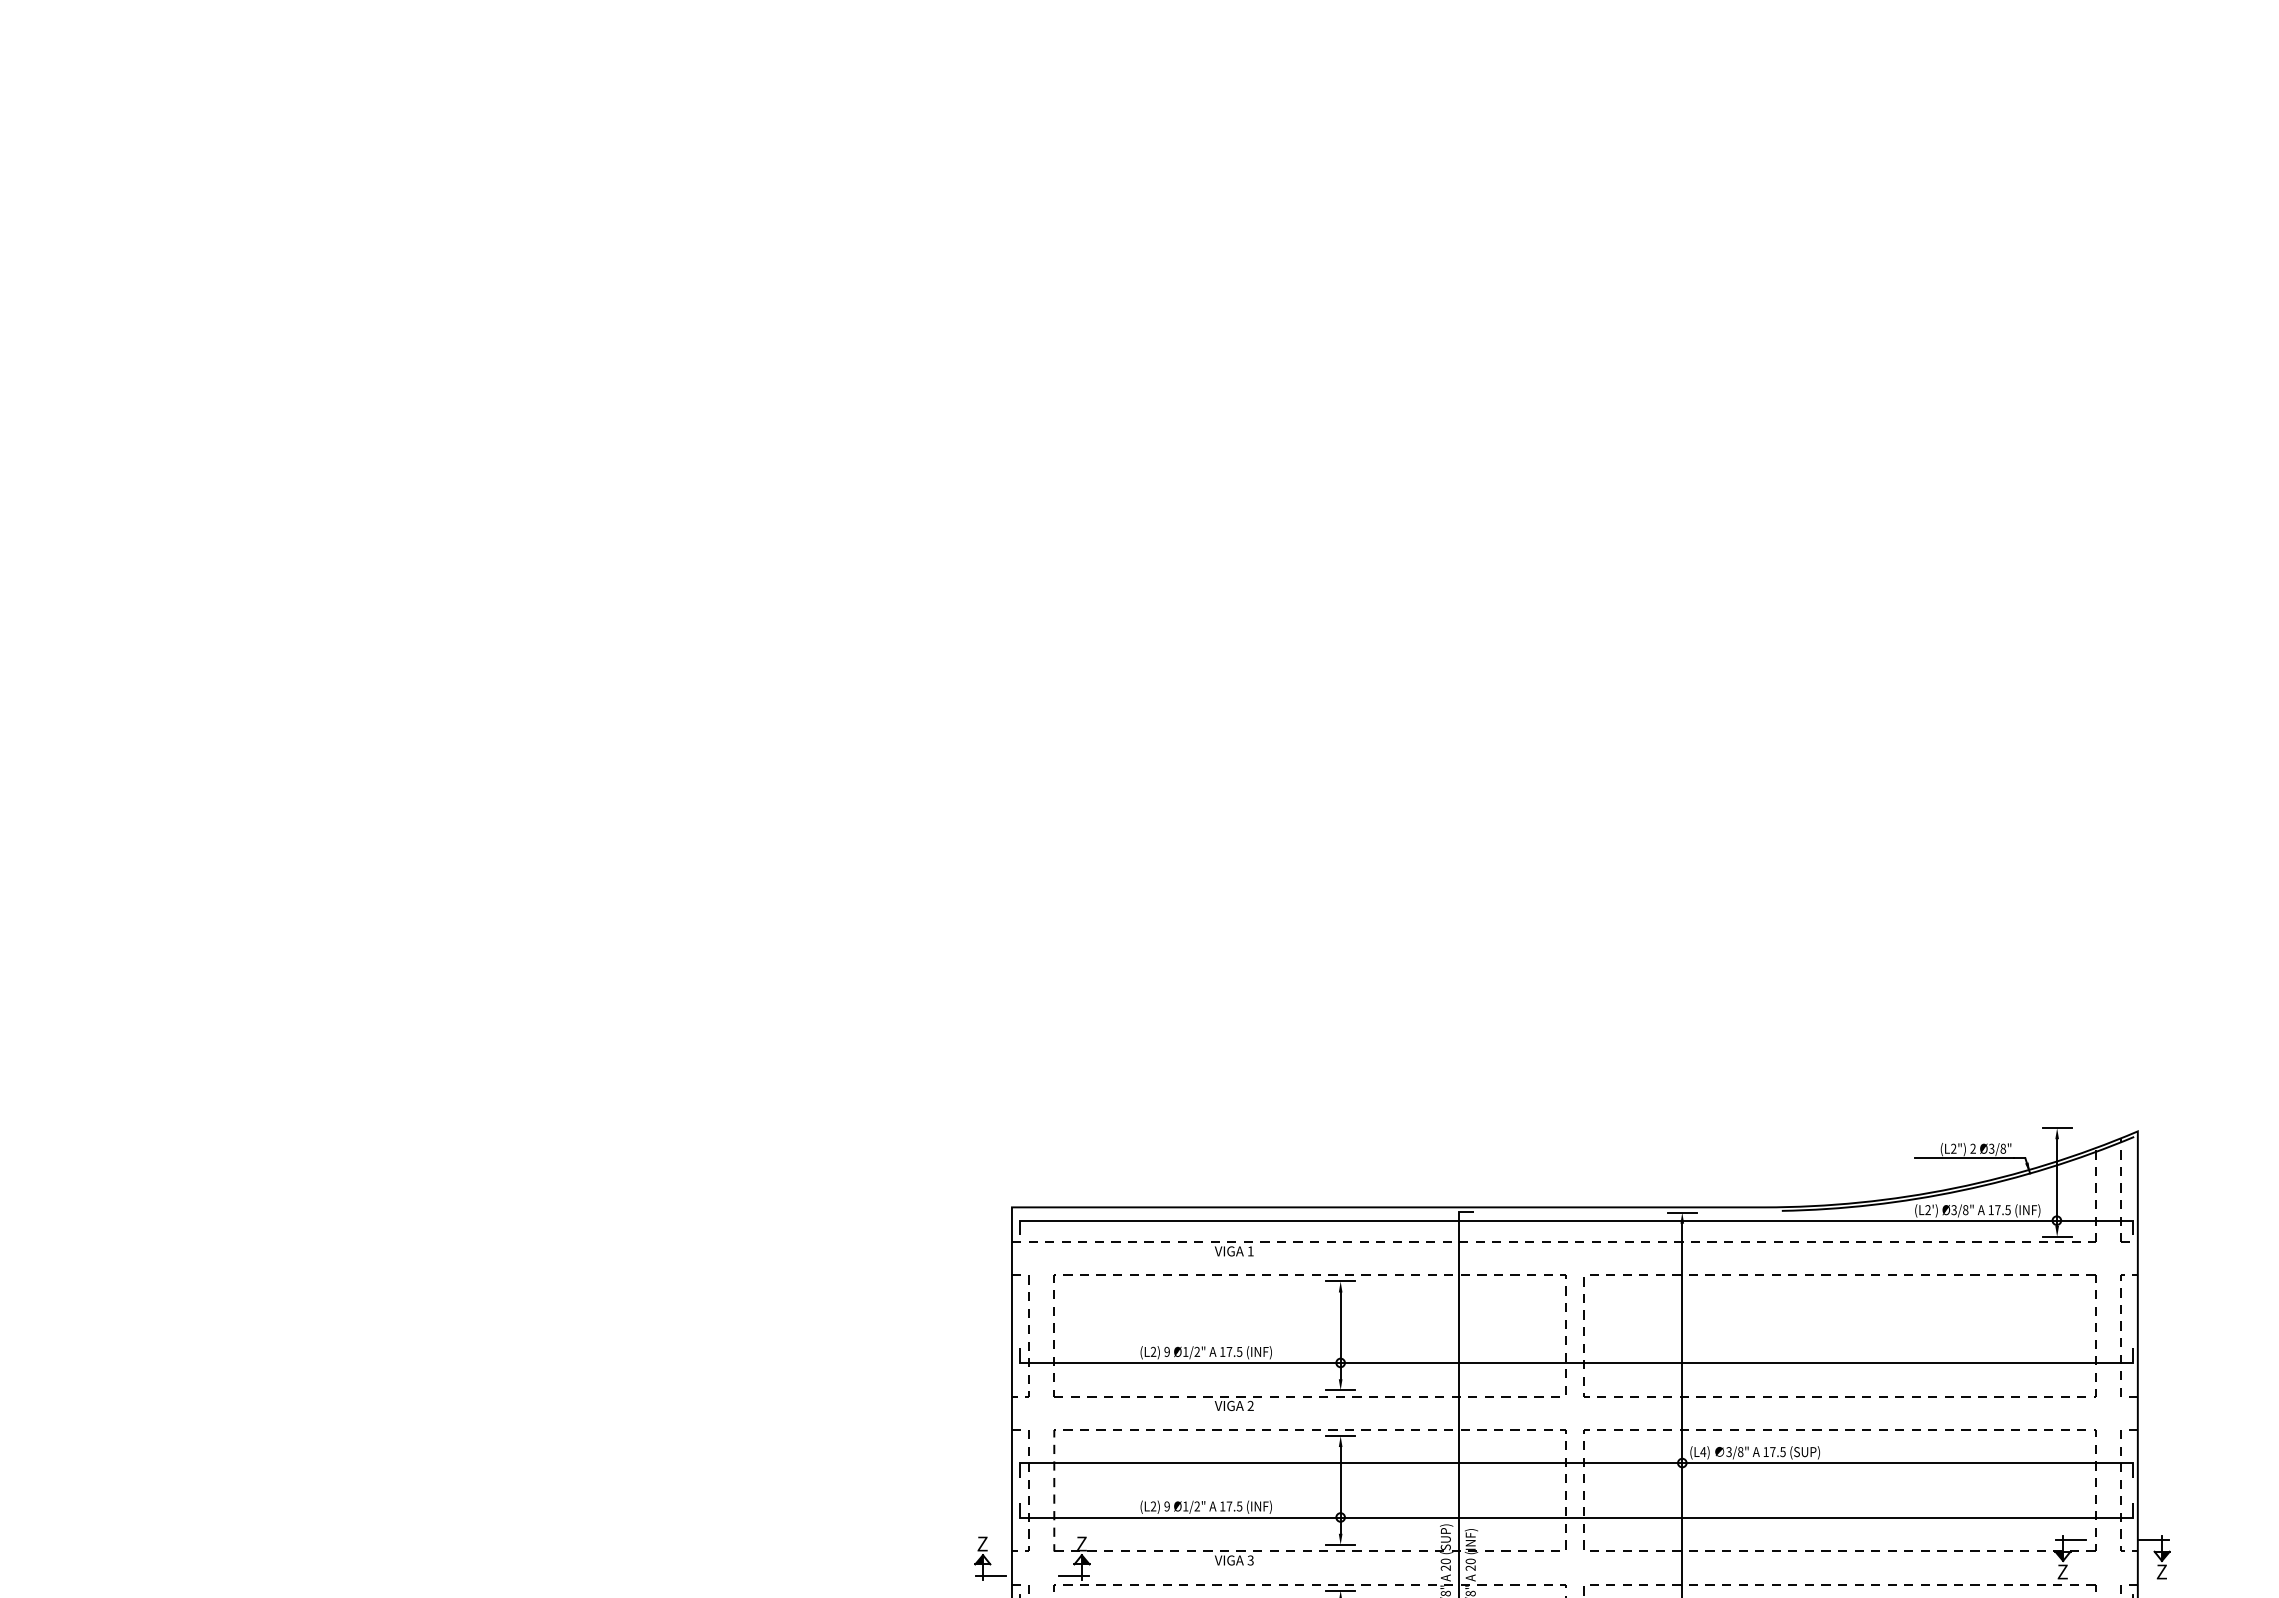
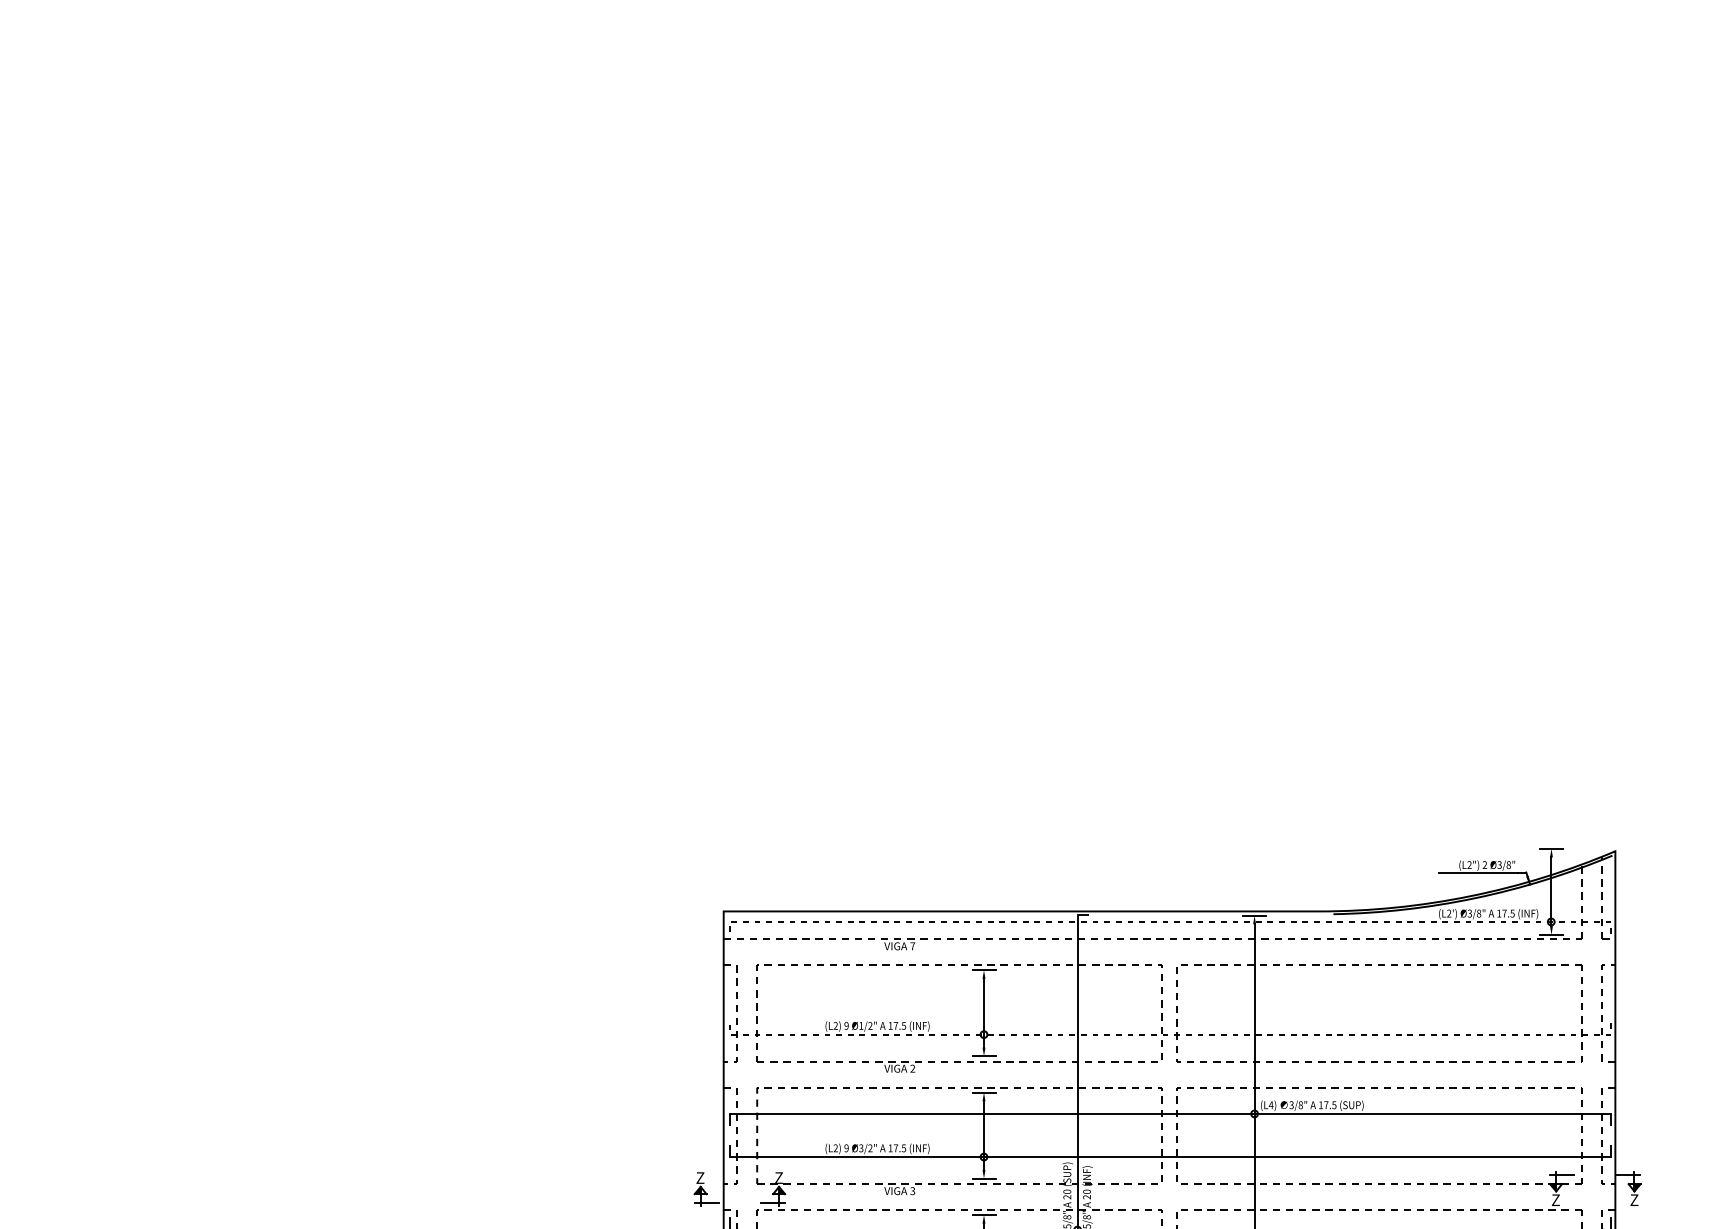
line: (1576, 1220) -> (1170, 921), solid -> dashed
text: (1250, 1251) -> (912, 946), 1 -> 7
line: (1576, 1362) -> (1170, 1034), solid -> dashed
text: (1185, 1506) -> (861, 1148), Ø1/2" -> Ø3/2"

